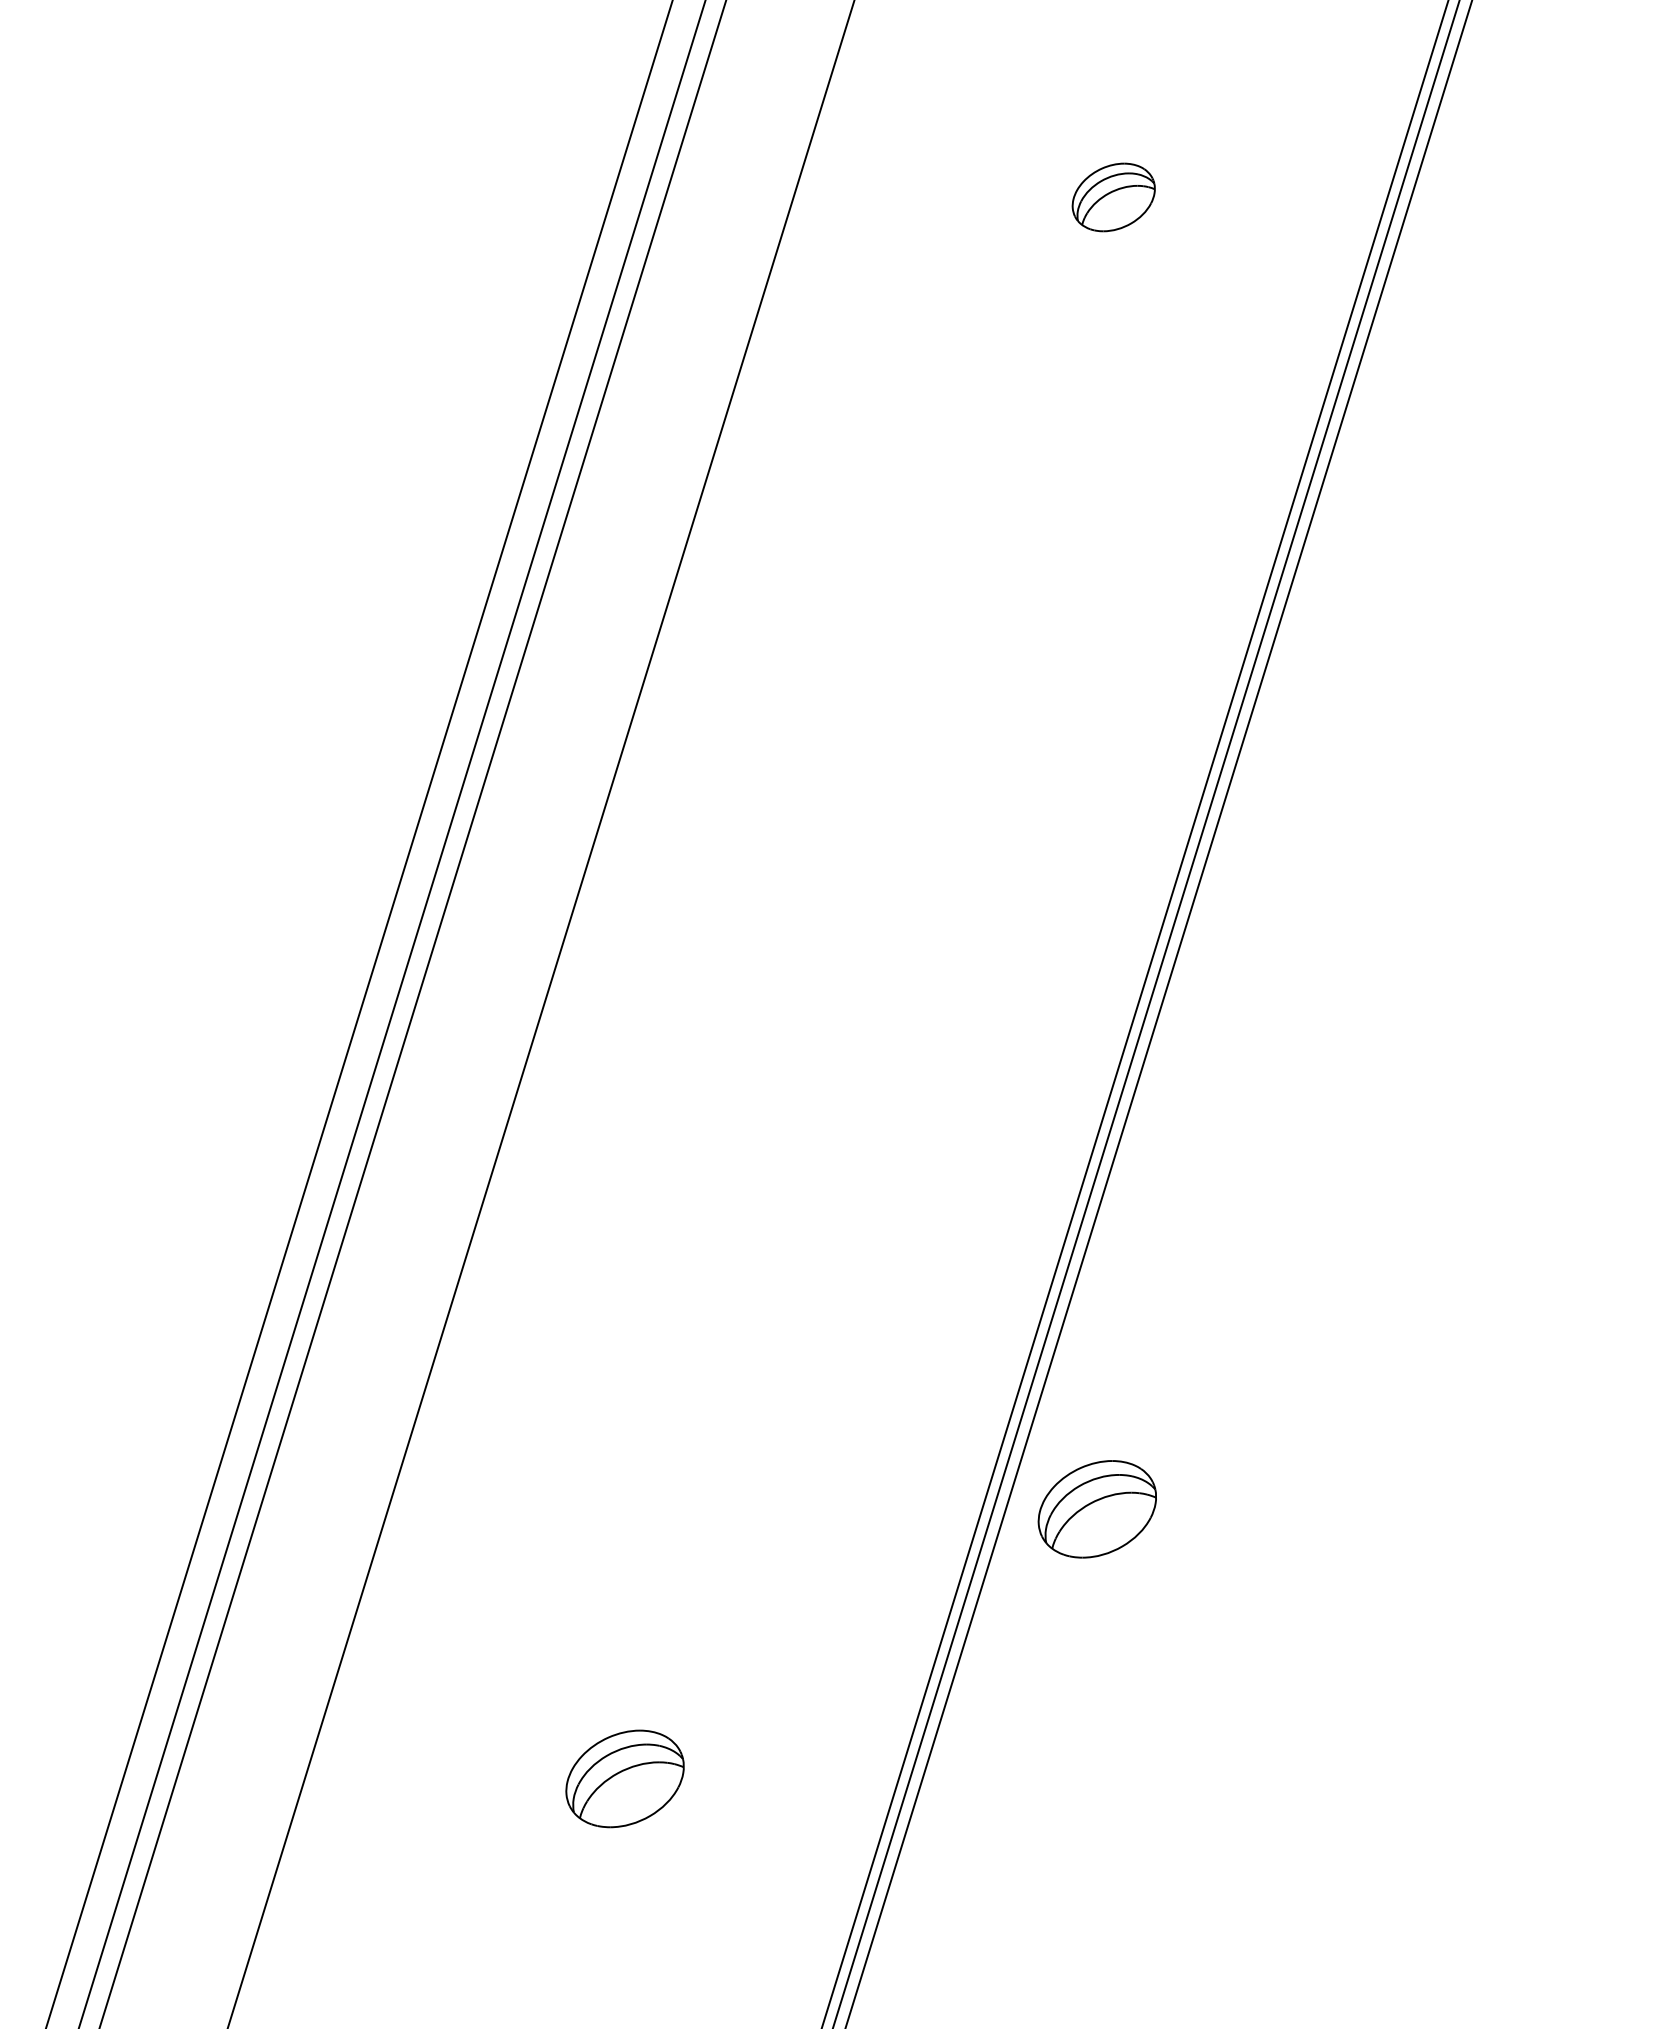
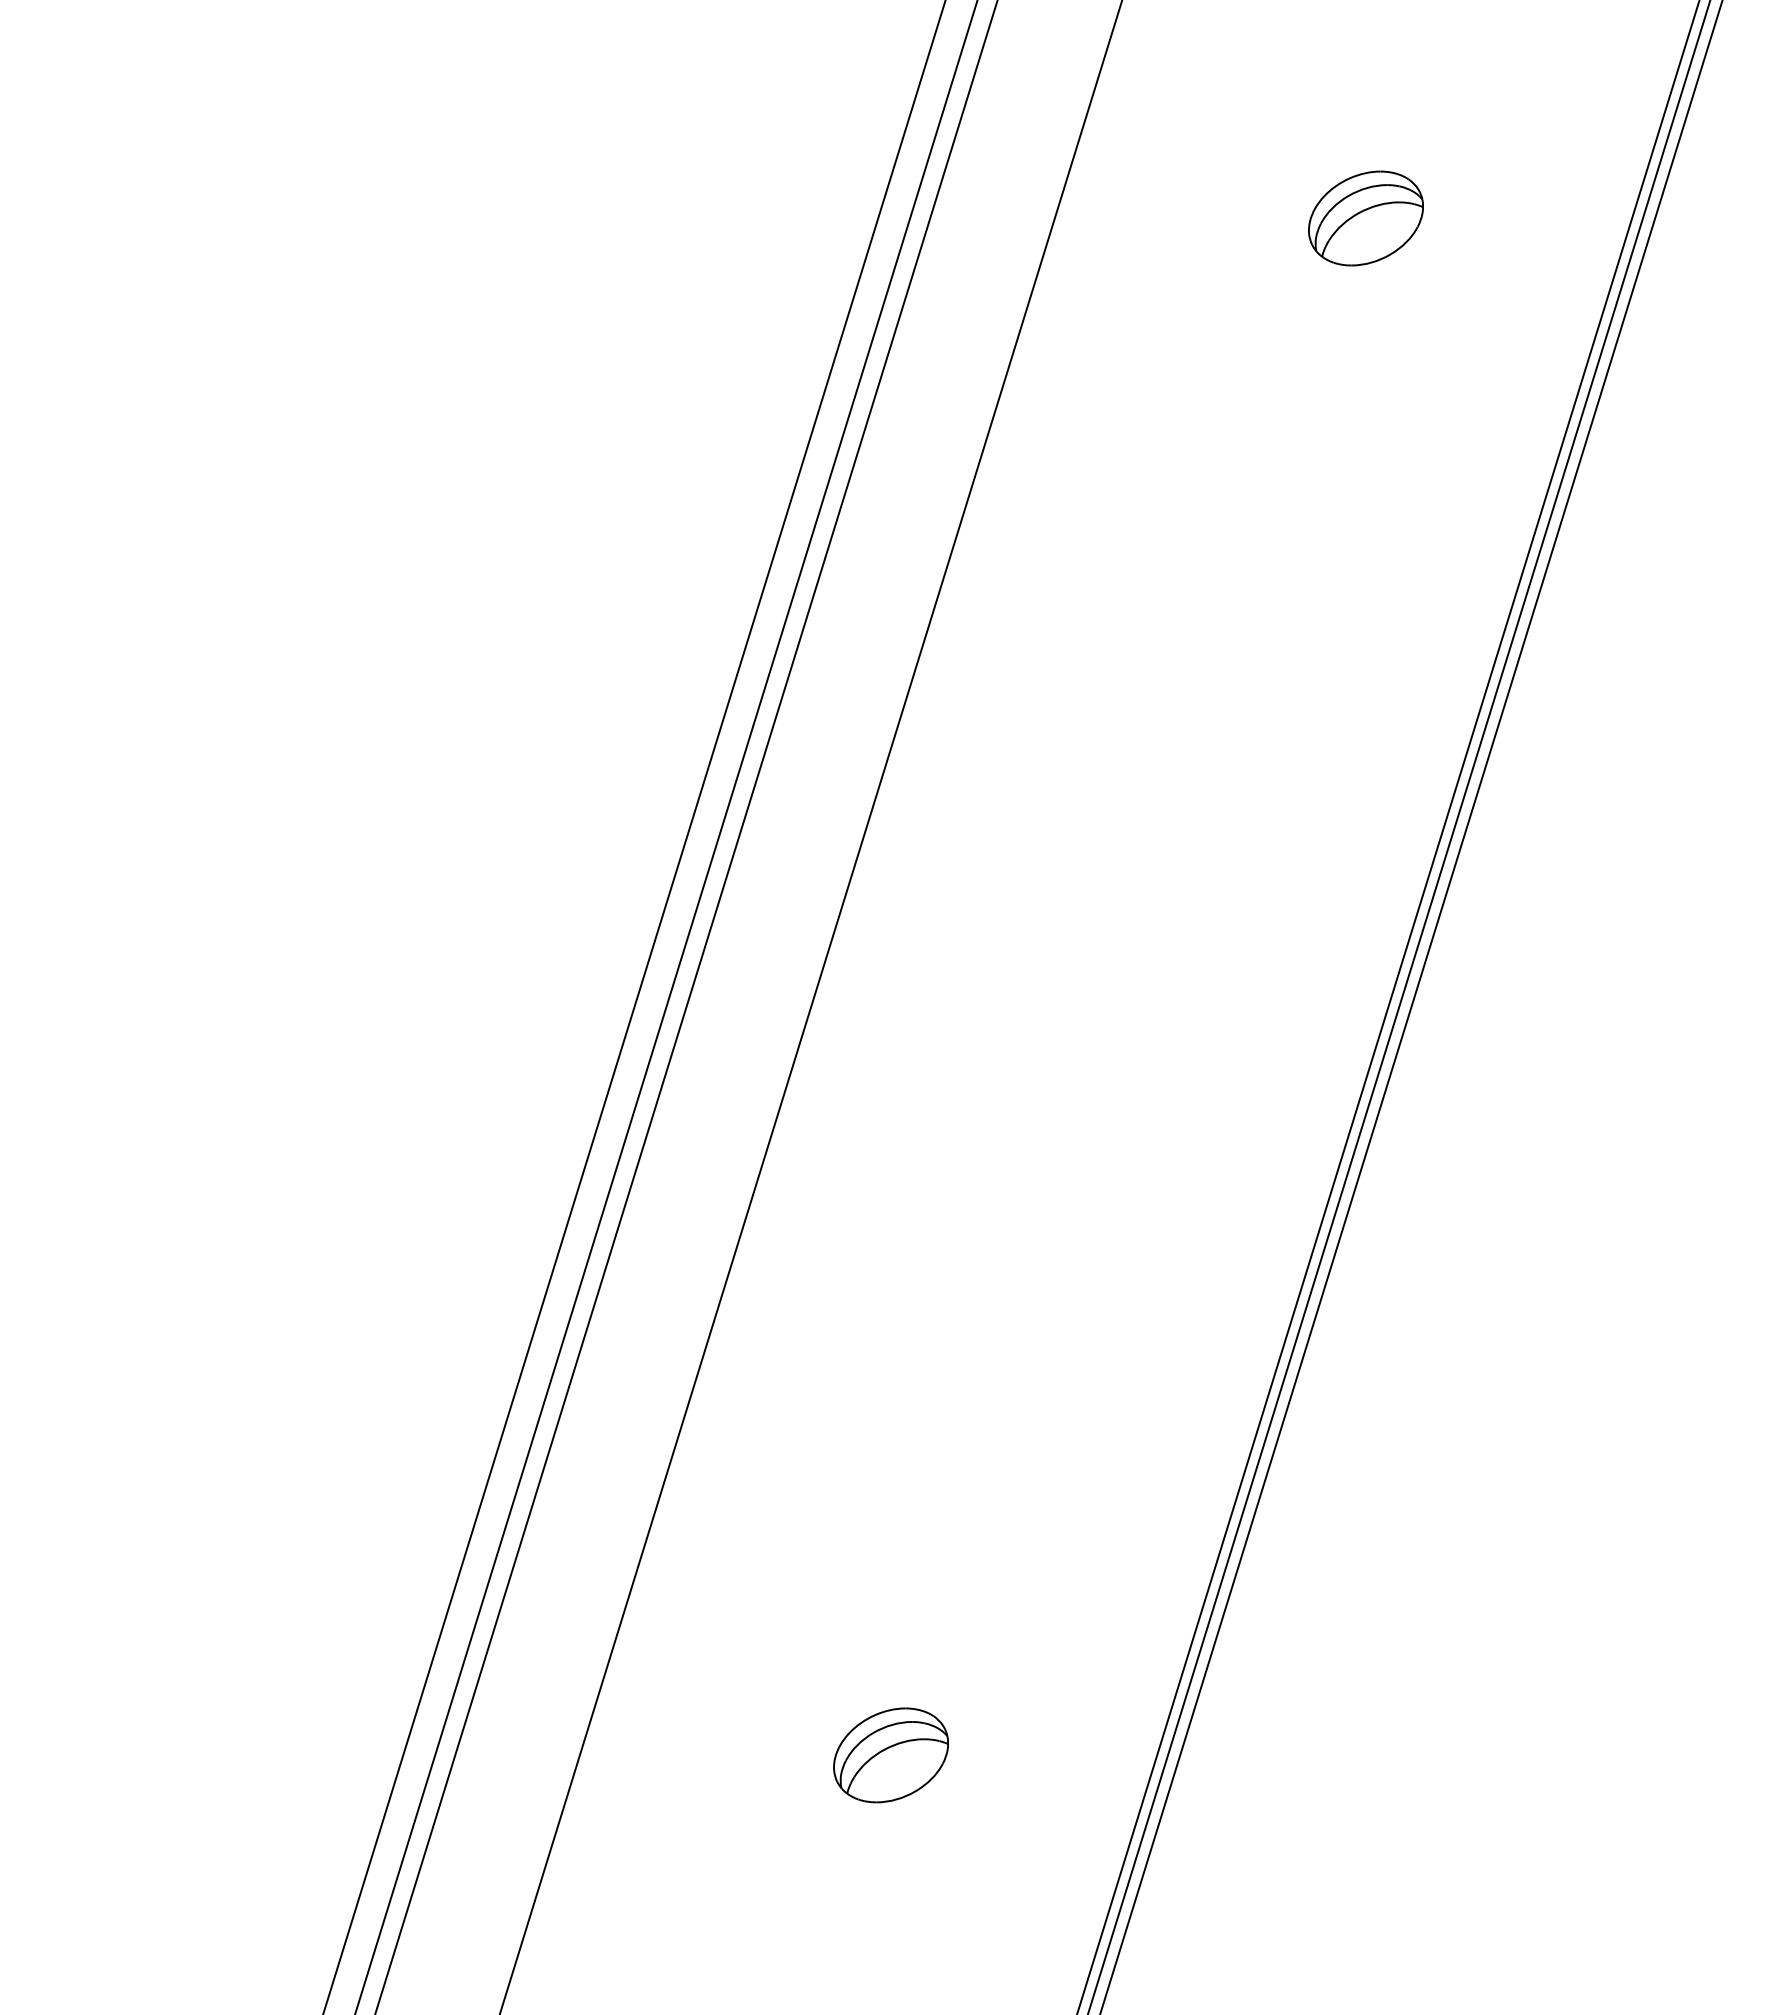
part: (1113, 197) -> (1365, 218), size x1.43
part: (1096, 1509) -> (1349, 1493), removed

